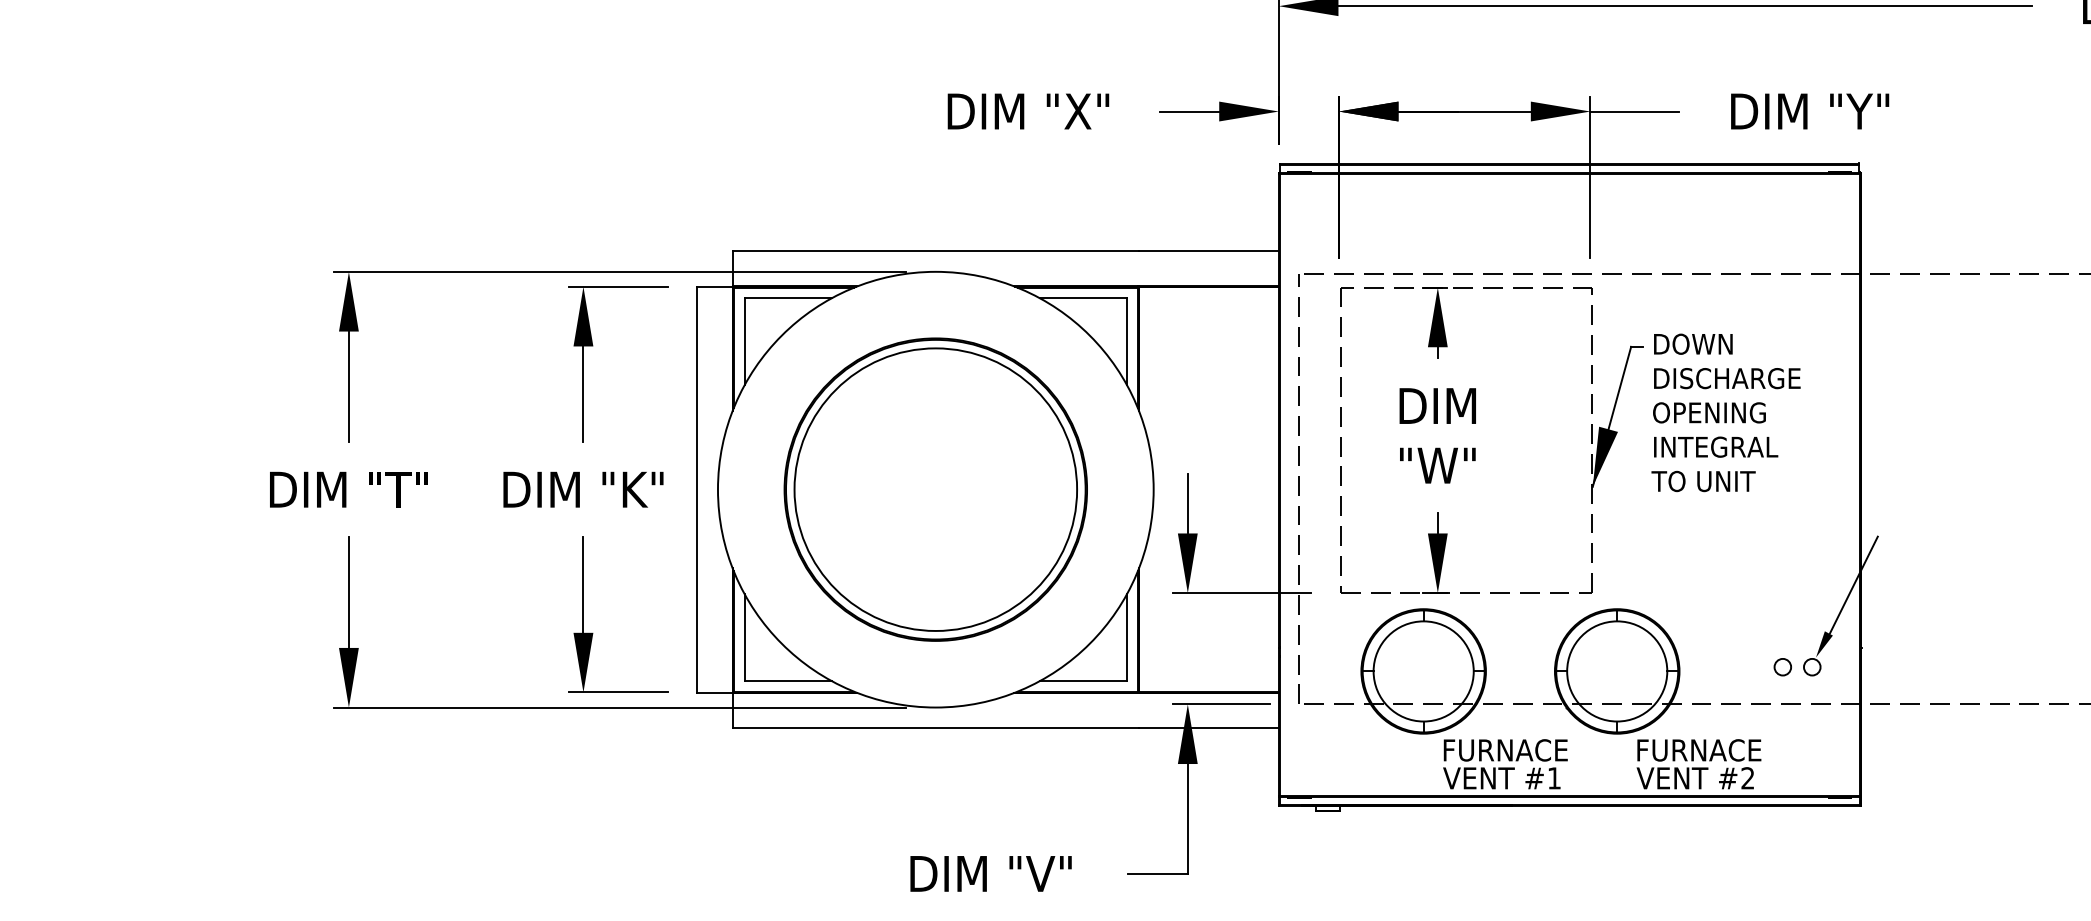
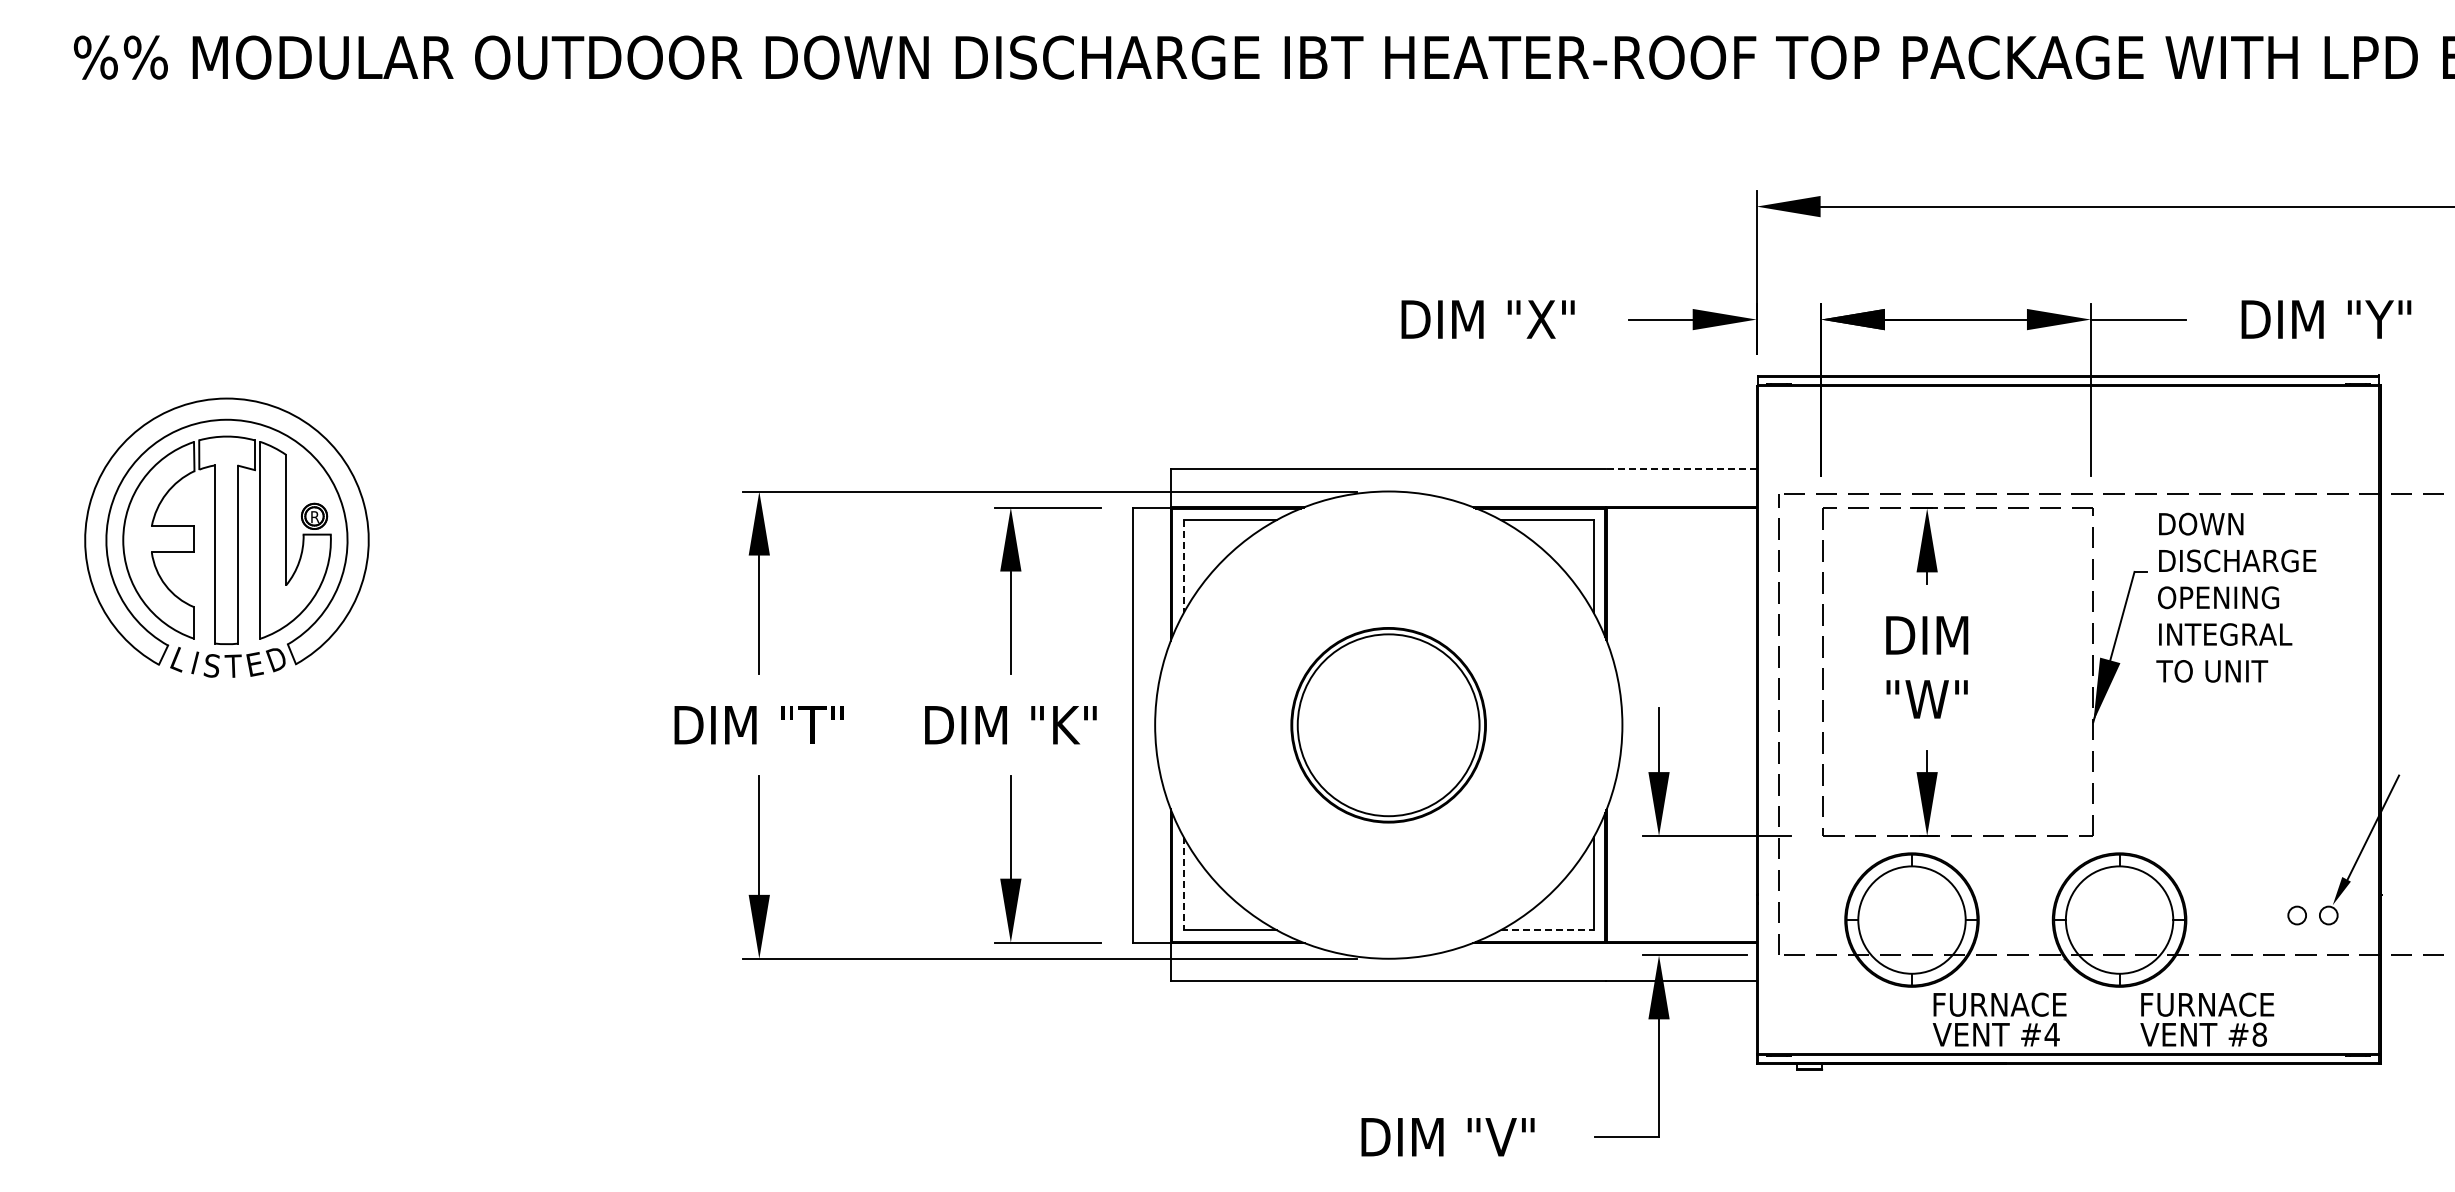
line: (1207, 251) -> (1680, 469), solid -> dashed
line: (744, 341) -> (1183, 566), solid -> dashed
text: (1726, 412) -> (2236, 597), moved
part: (935, 490) -> (1388, 725), size x0.6
line: (744, 637) -> (1183, 883), solid -> dashed
line: (1083, 681) -> (1547, 930), solid -> dashed
text: (1553, 778) -> (2051, 1034), #1 -> #4
text: (1747, 778) -> (2259, 1034), #2 -> #8

